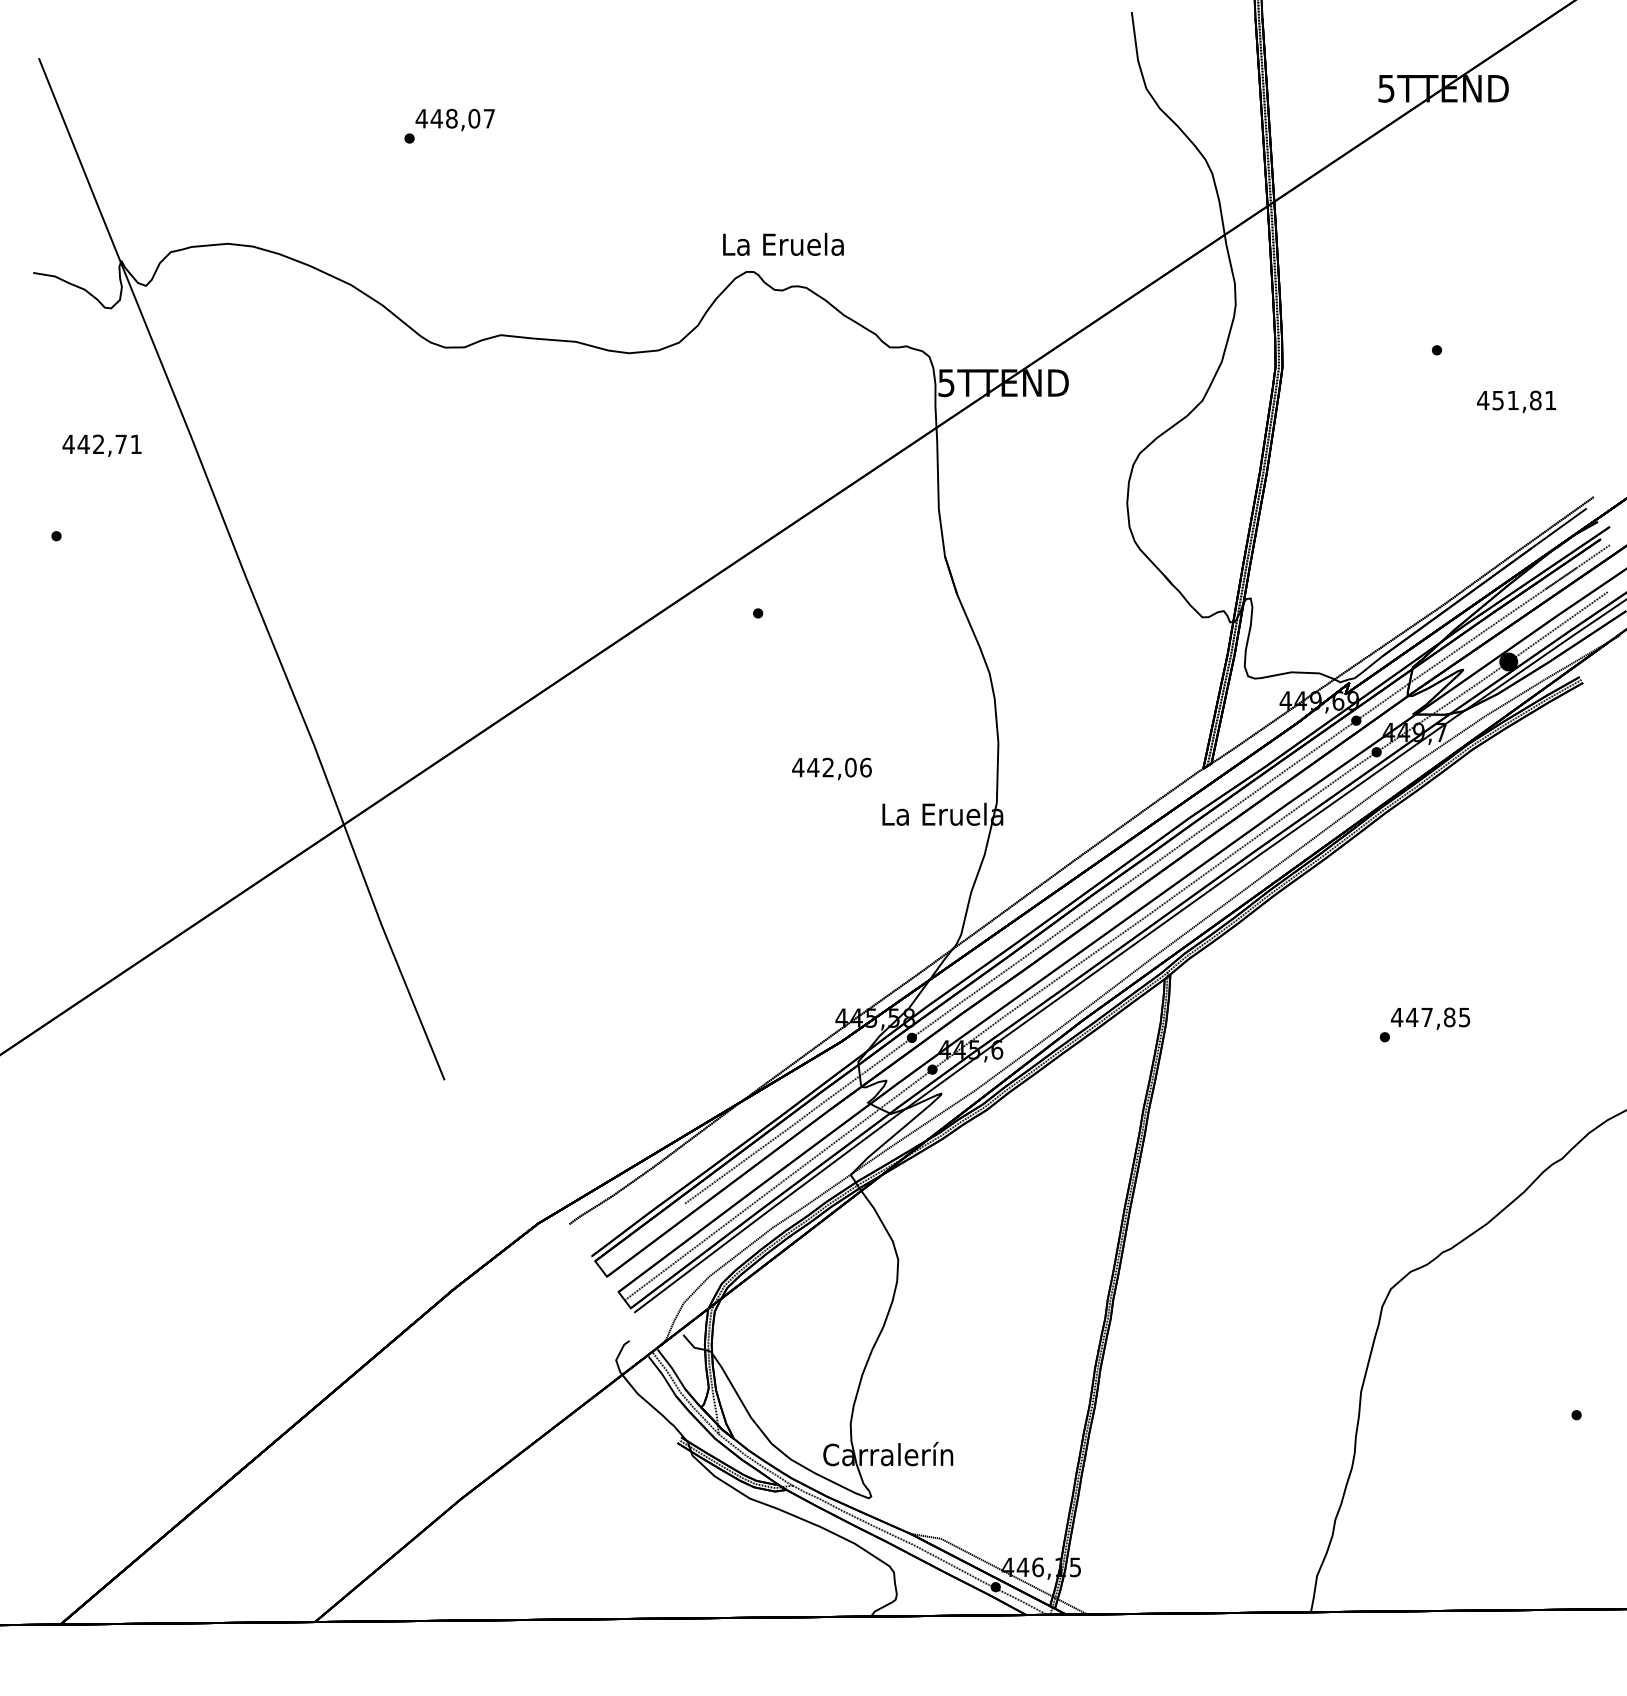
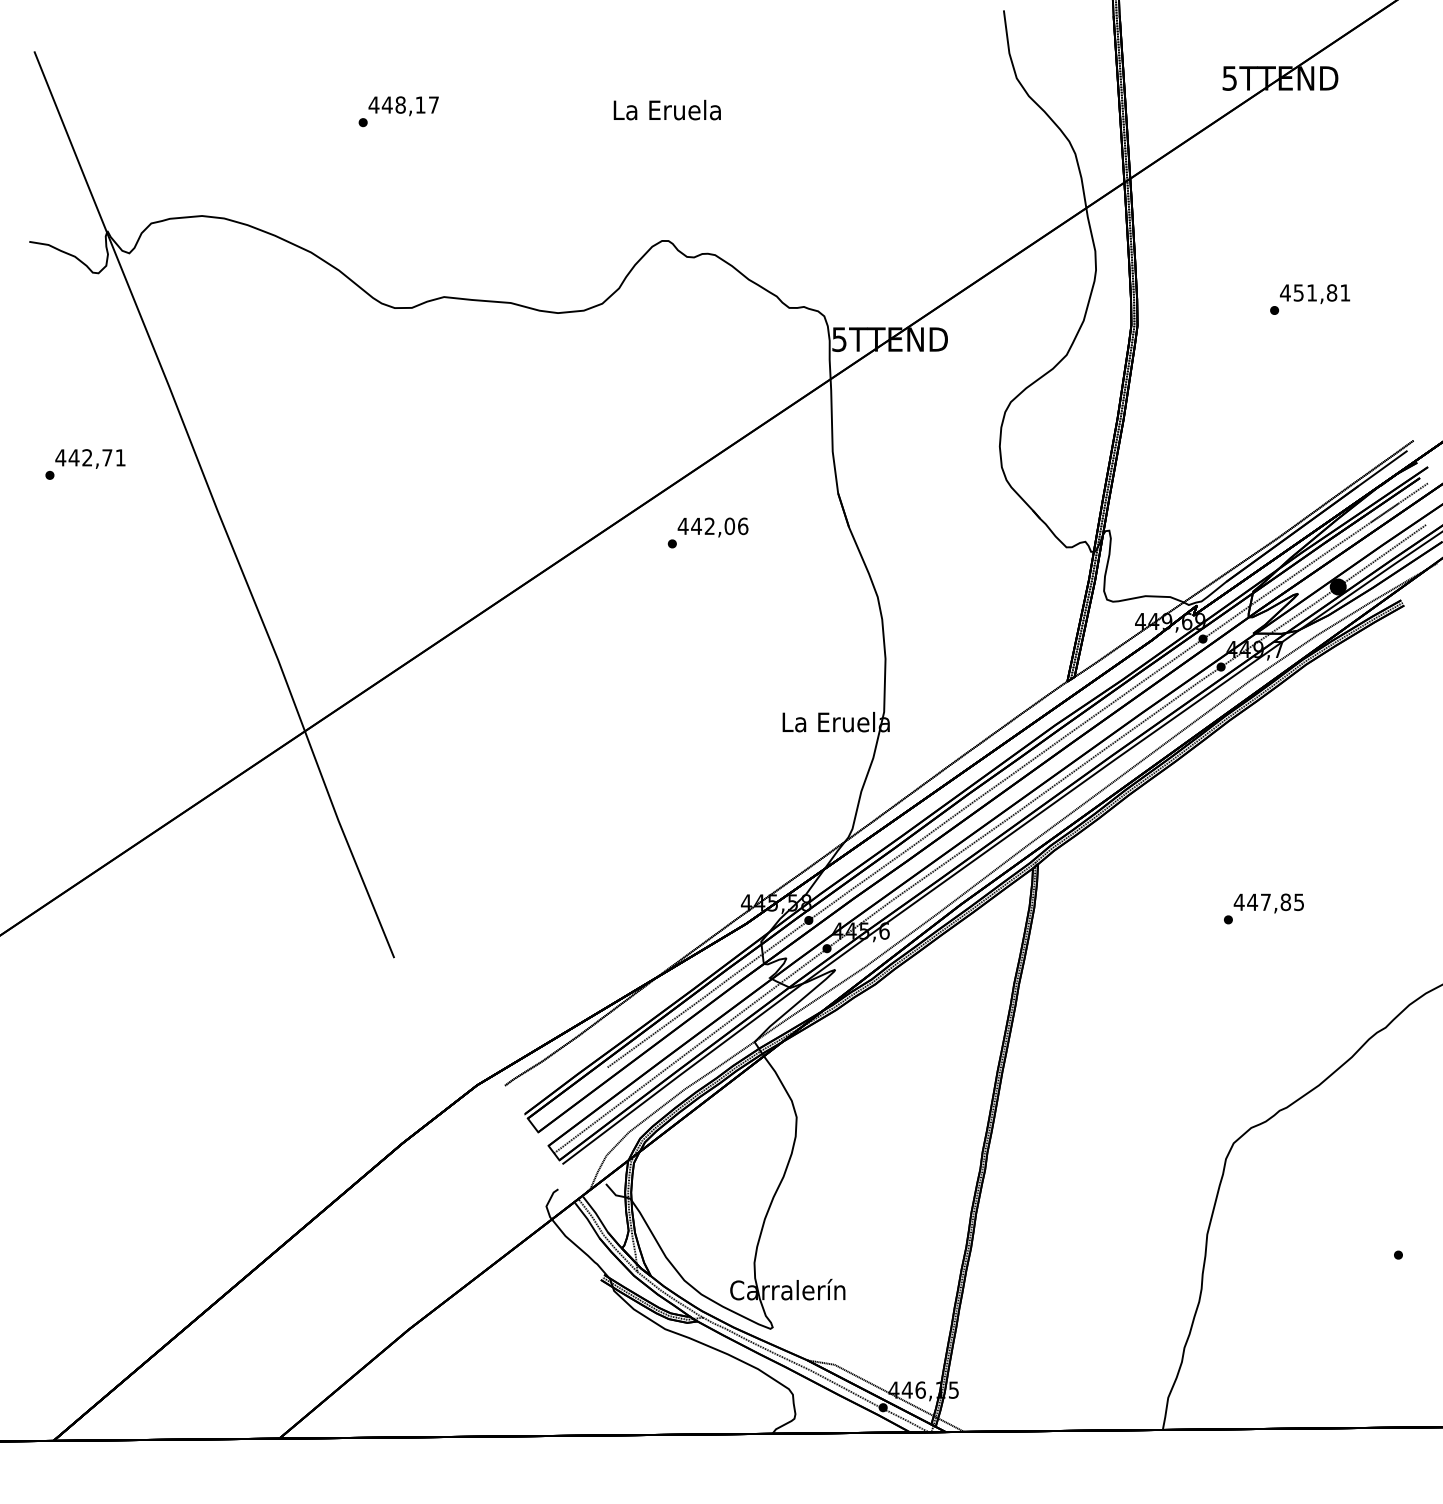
text: (474, 118) -> (420, 104), 448,07 -> 448,17
text: (783, 243) -> (667, 109), moved
text: (1516, 401) -> (1314, 293), moved
text: (101, 445) -> (89, 458), moved
text: (831, 768) -> (712, 527), moved

